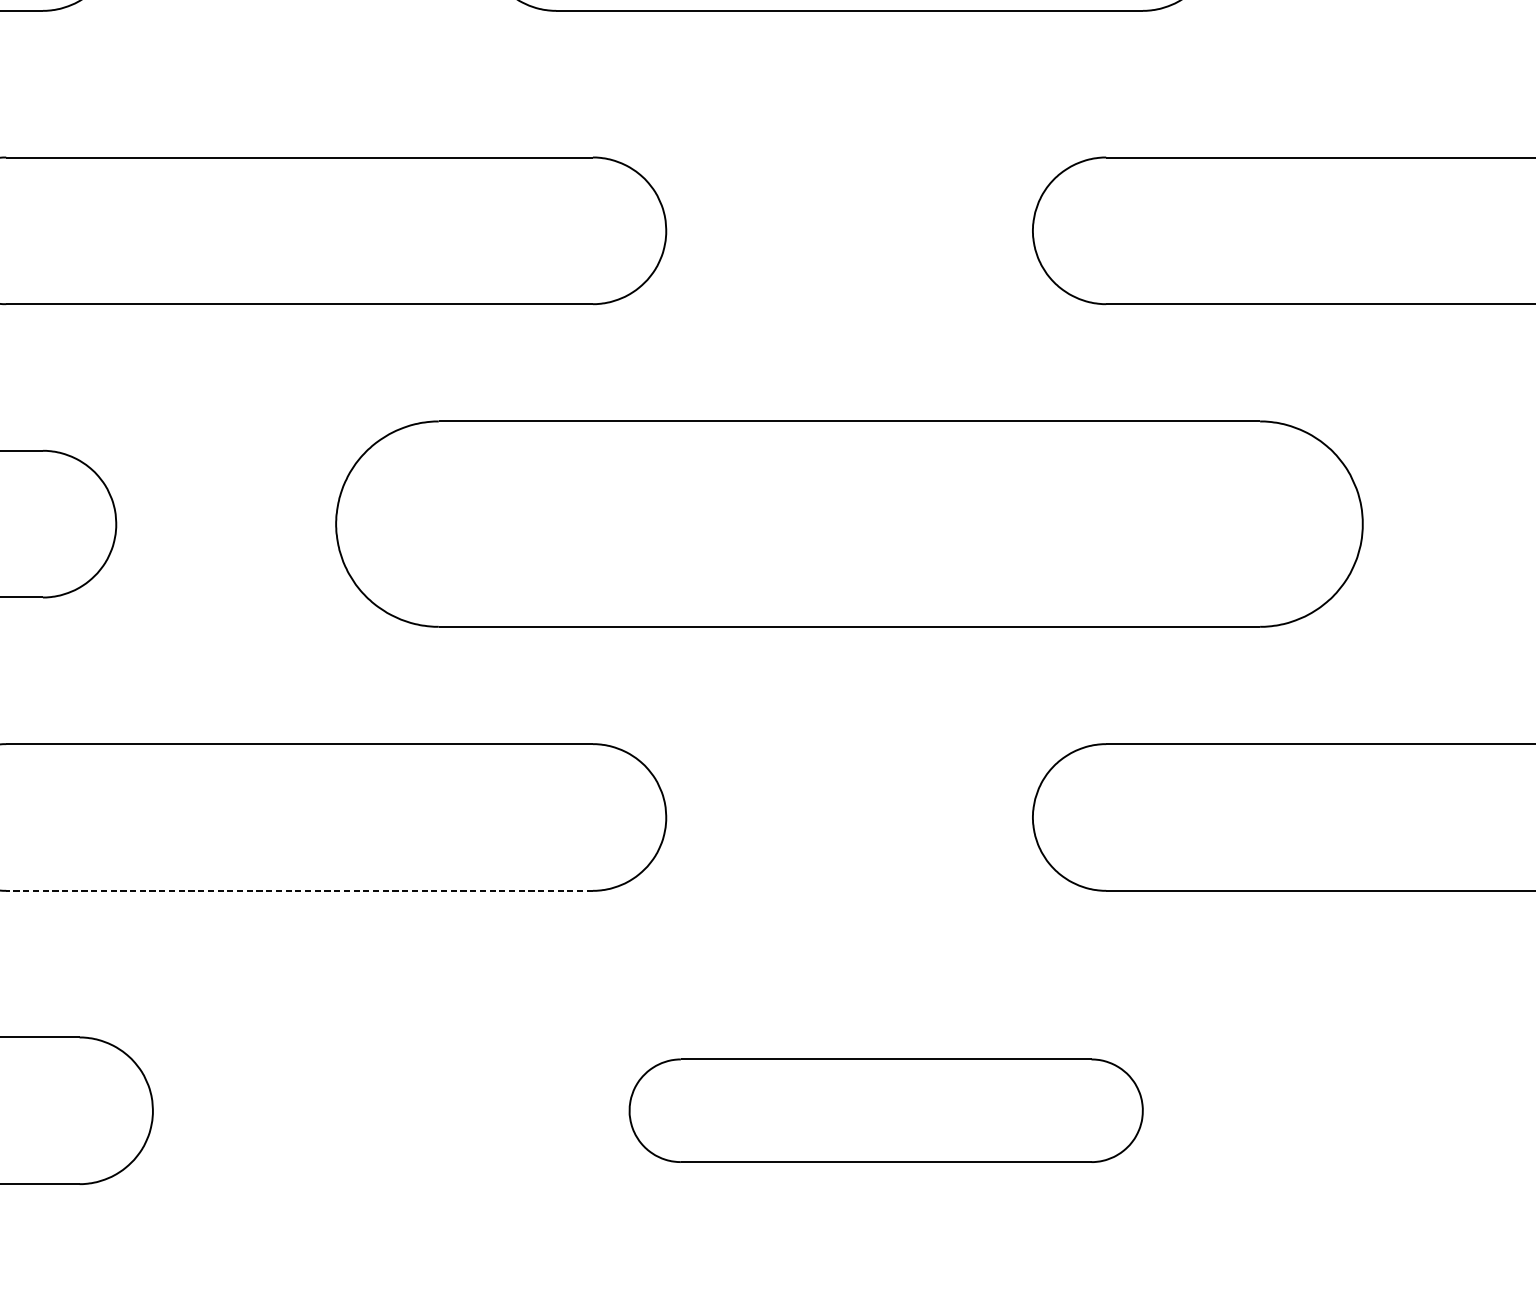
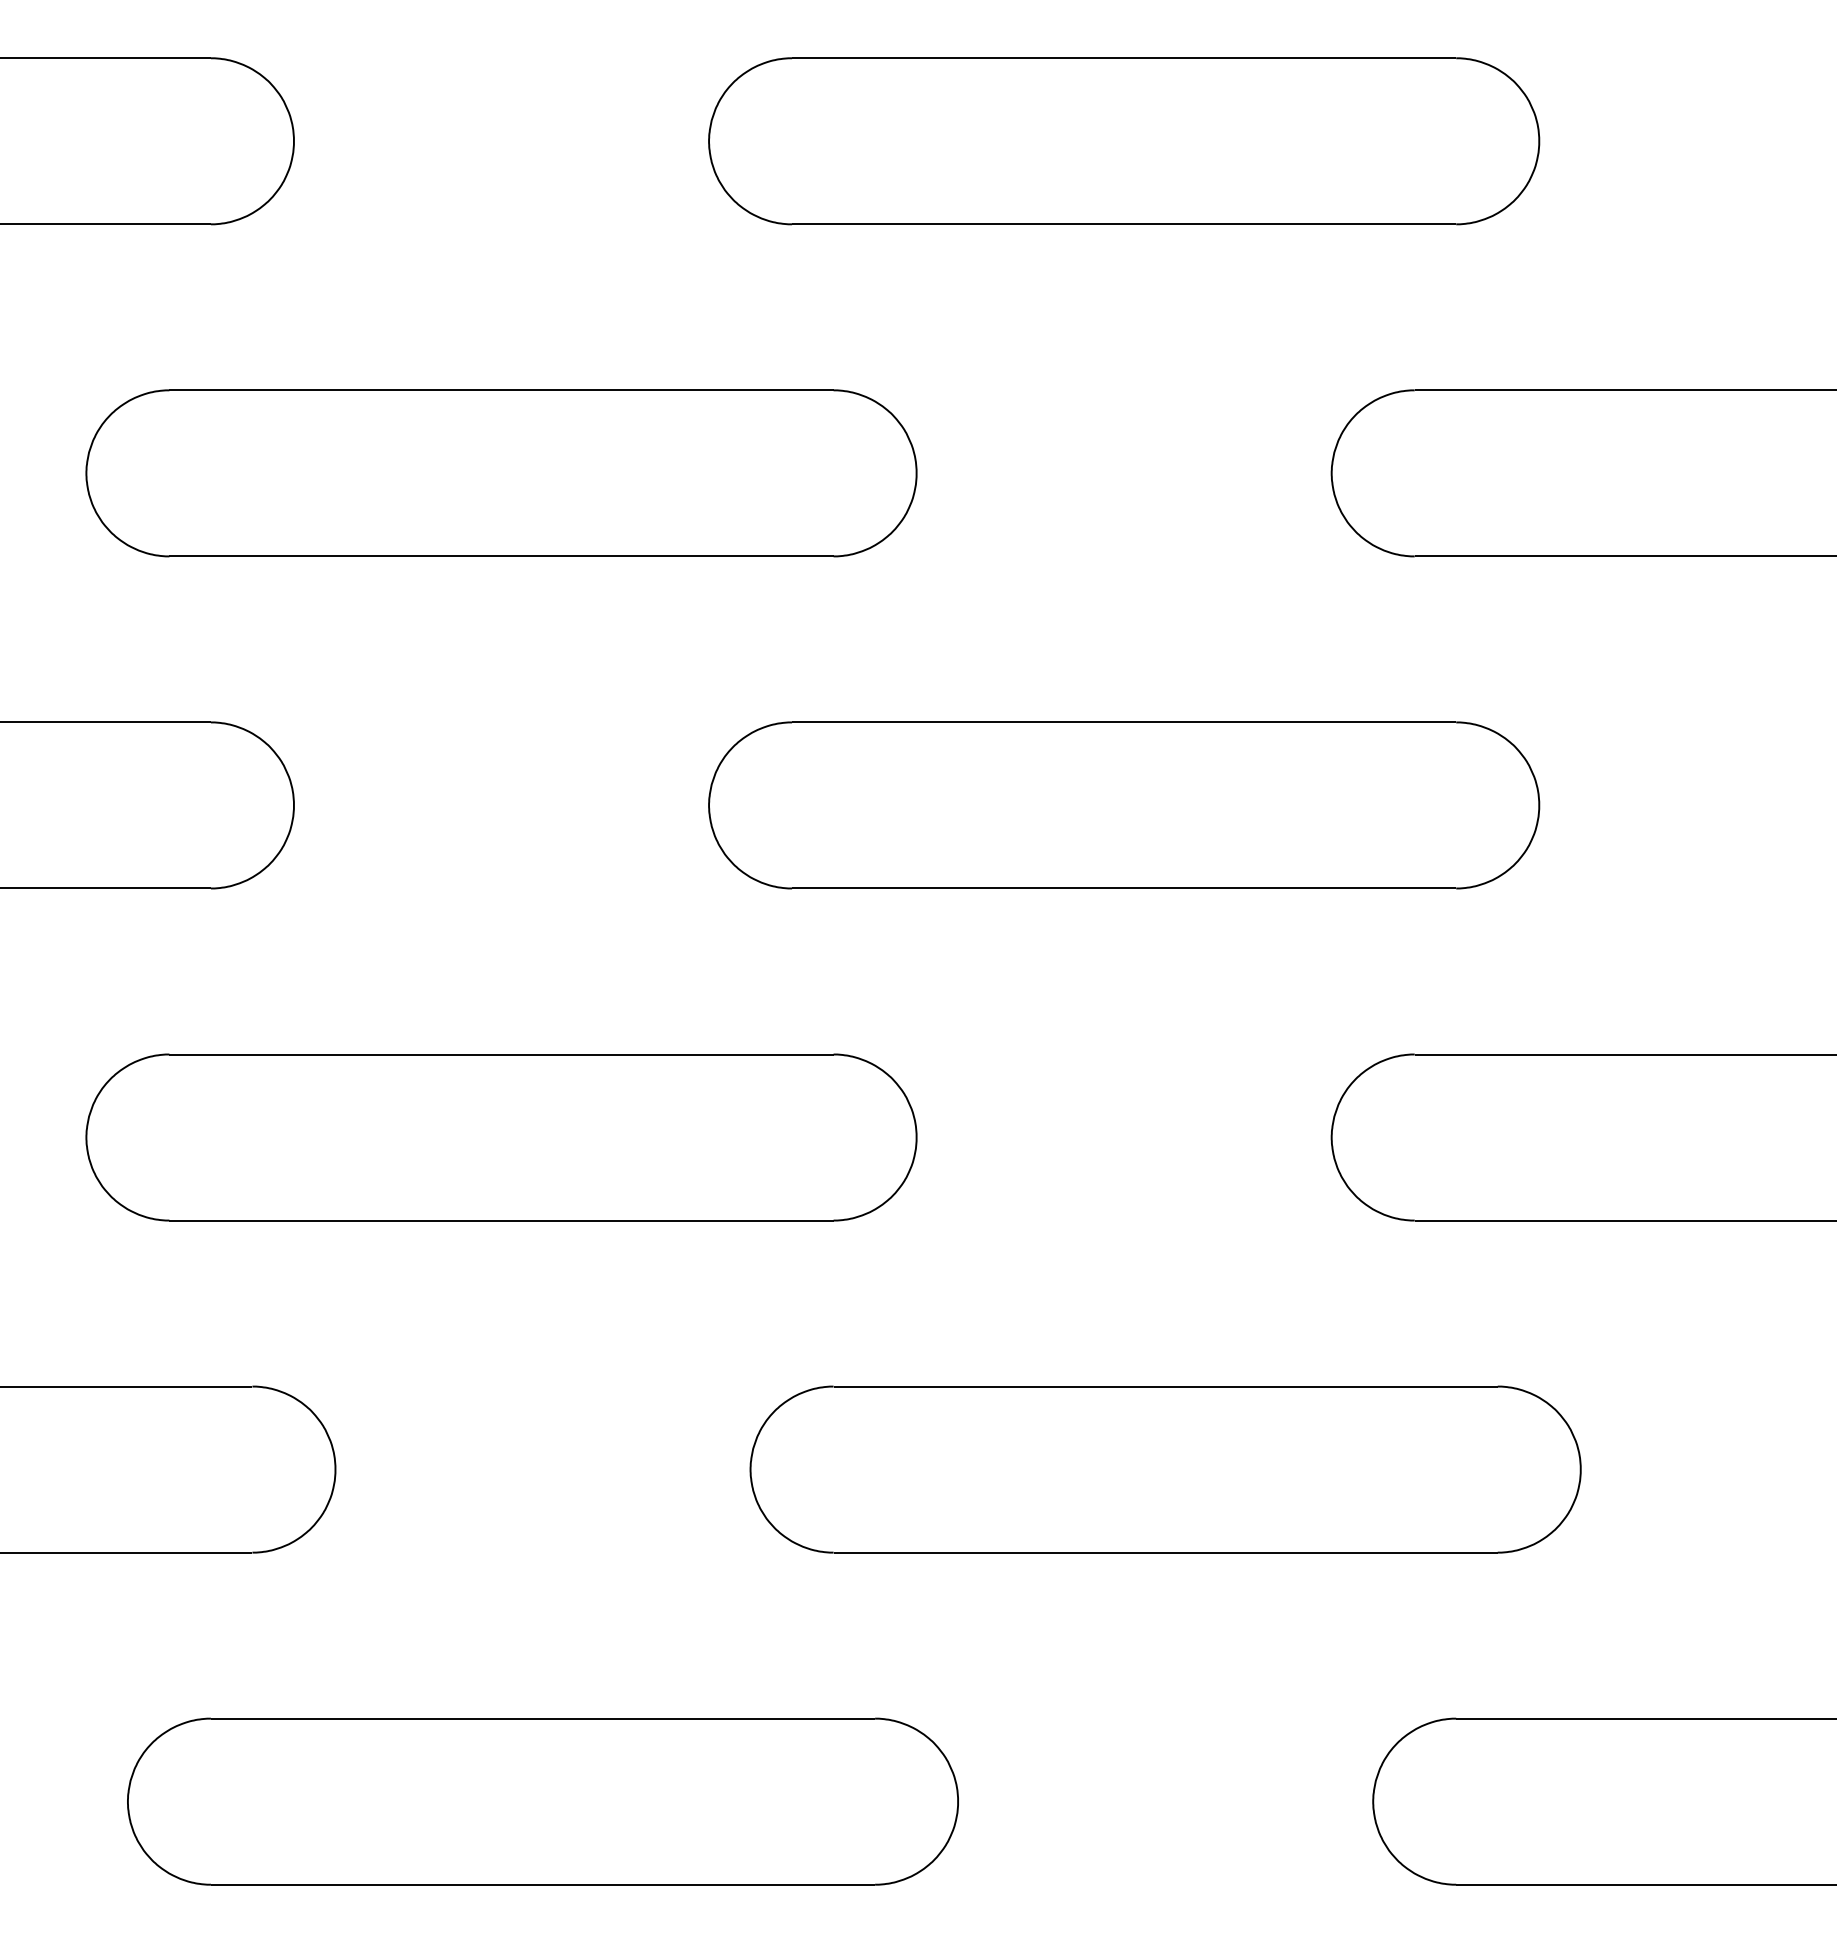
part: (849, 524) -> (1124, 805), size x0.71
line: (299, 890) -> (501, 1220), dashed -> solid
part: (886, 1110) -> (1165, 1469), size x1.43

